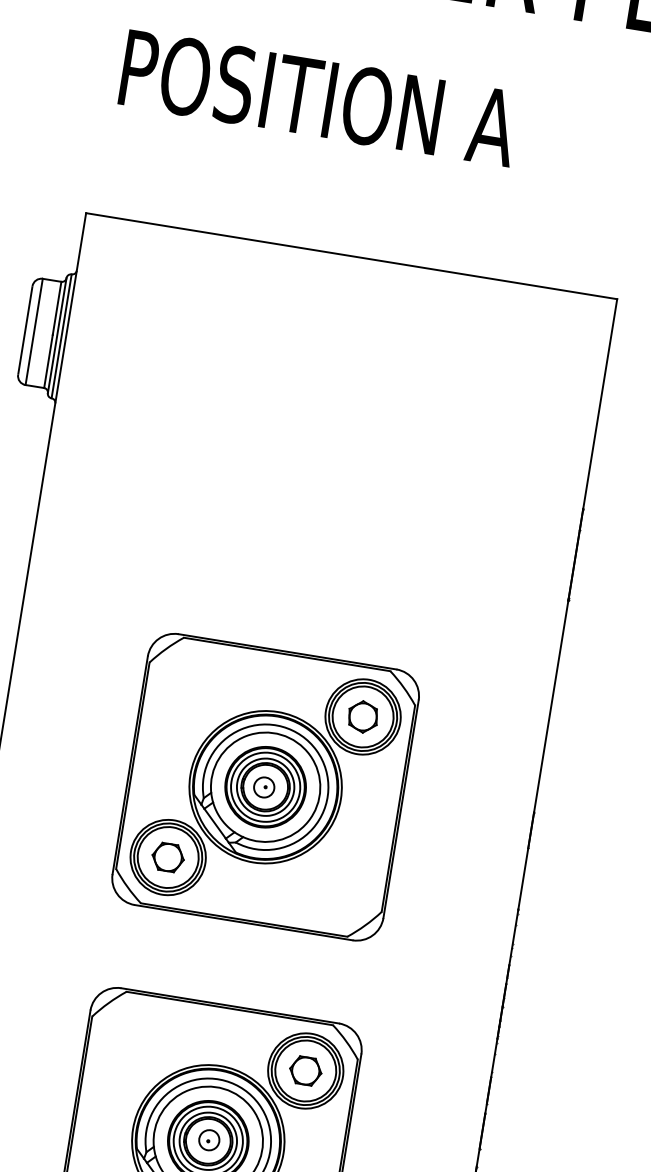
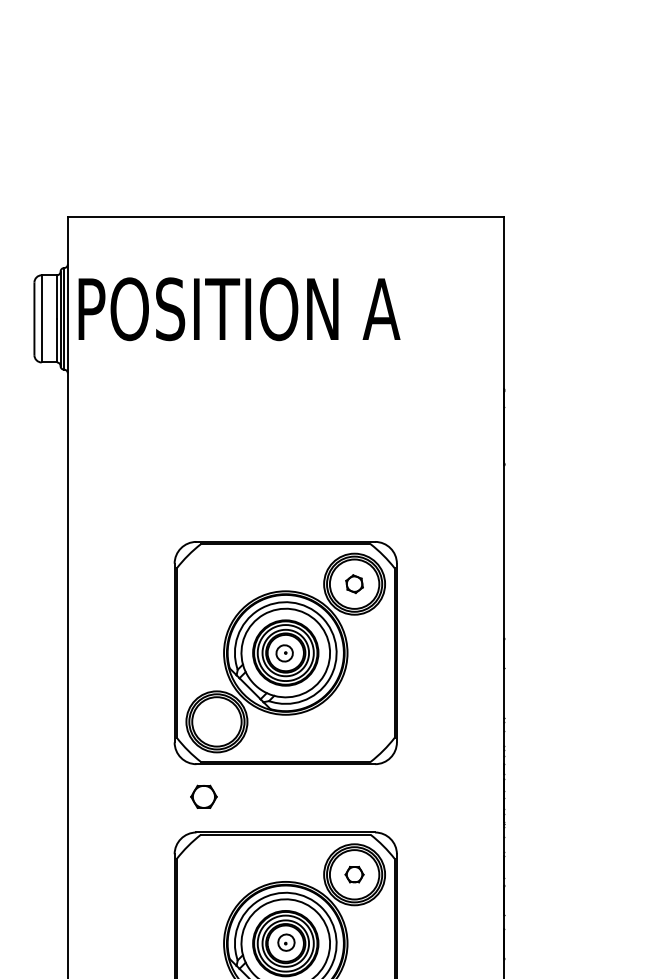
text: (319, 98) -> (239, 309), moved
part: (363, 716) -> (354, 583), size x0.7
part: (167, 856) -> (203, 796), moved
part: (305, 1070) -> (354, 874), size x0.7

